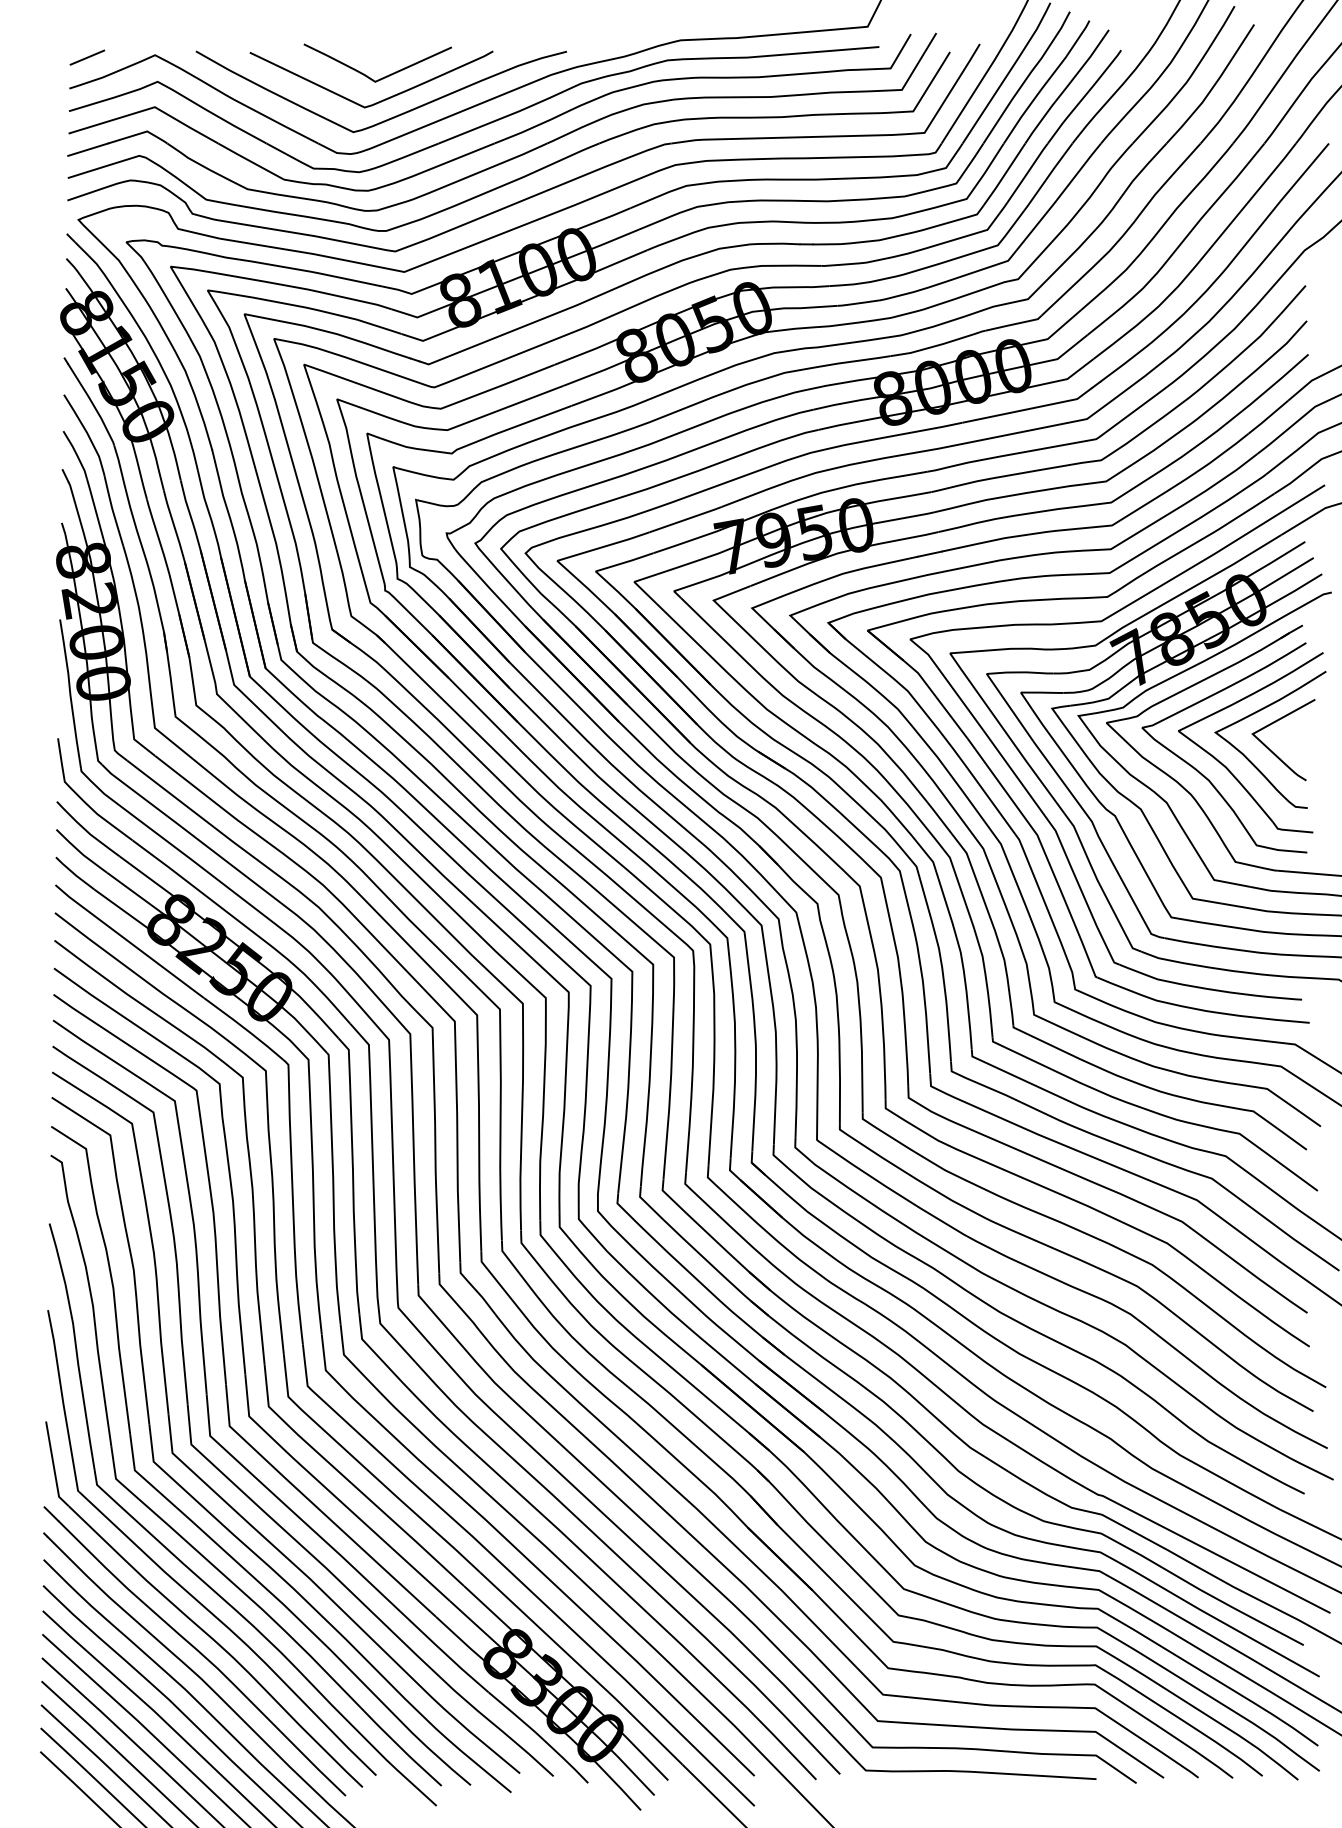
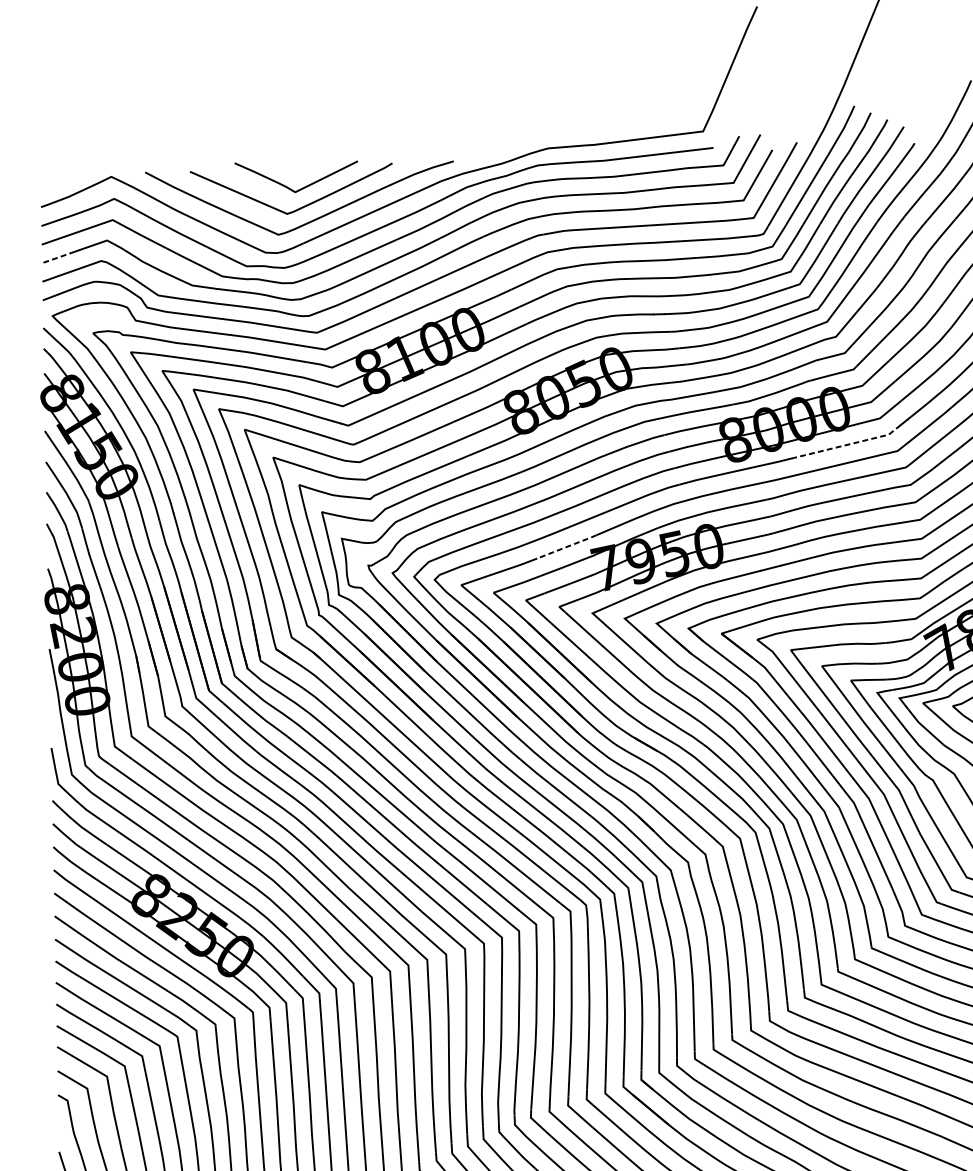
line: (87, 57) -> (55, 180), removed
line: (88, 149) -> (58, 257), solid -> dashed
line: (1029, 408) -> (849, 444), solid -> dashed
line: (686, 519) -> (567, 546), solid -> dashed

